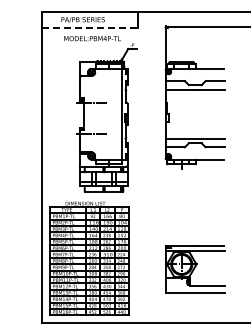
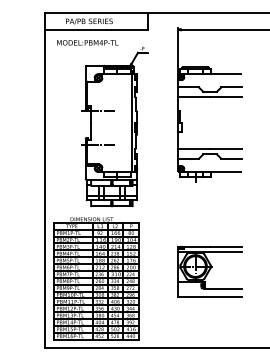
line: (90, 27) -> (97, 29), dashed -> solid
text: (92, 38) -> (87, 42), moved
part: (195, 269) -> (210, 272), moved

